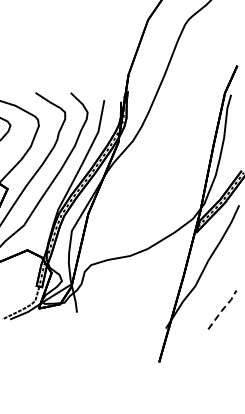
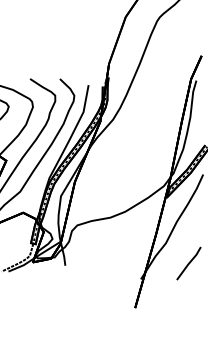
line: (222, 309) -> (189, 263), dashed -> solid

